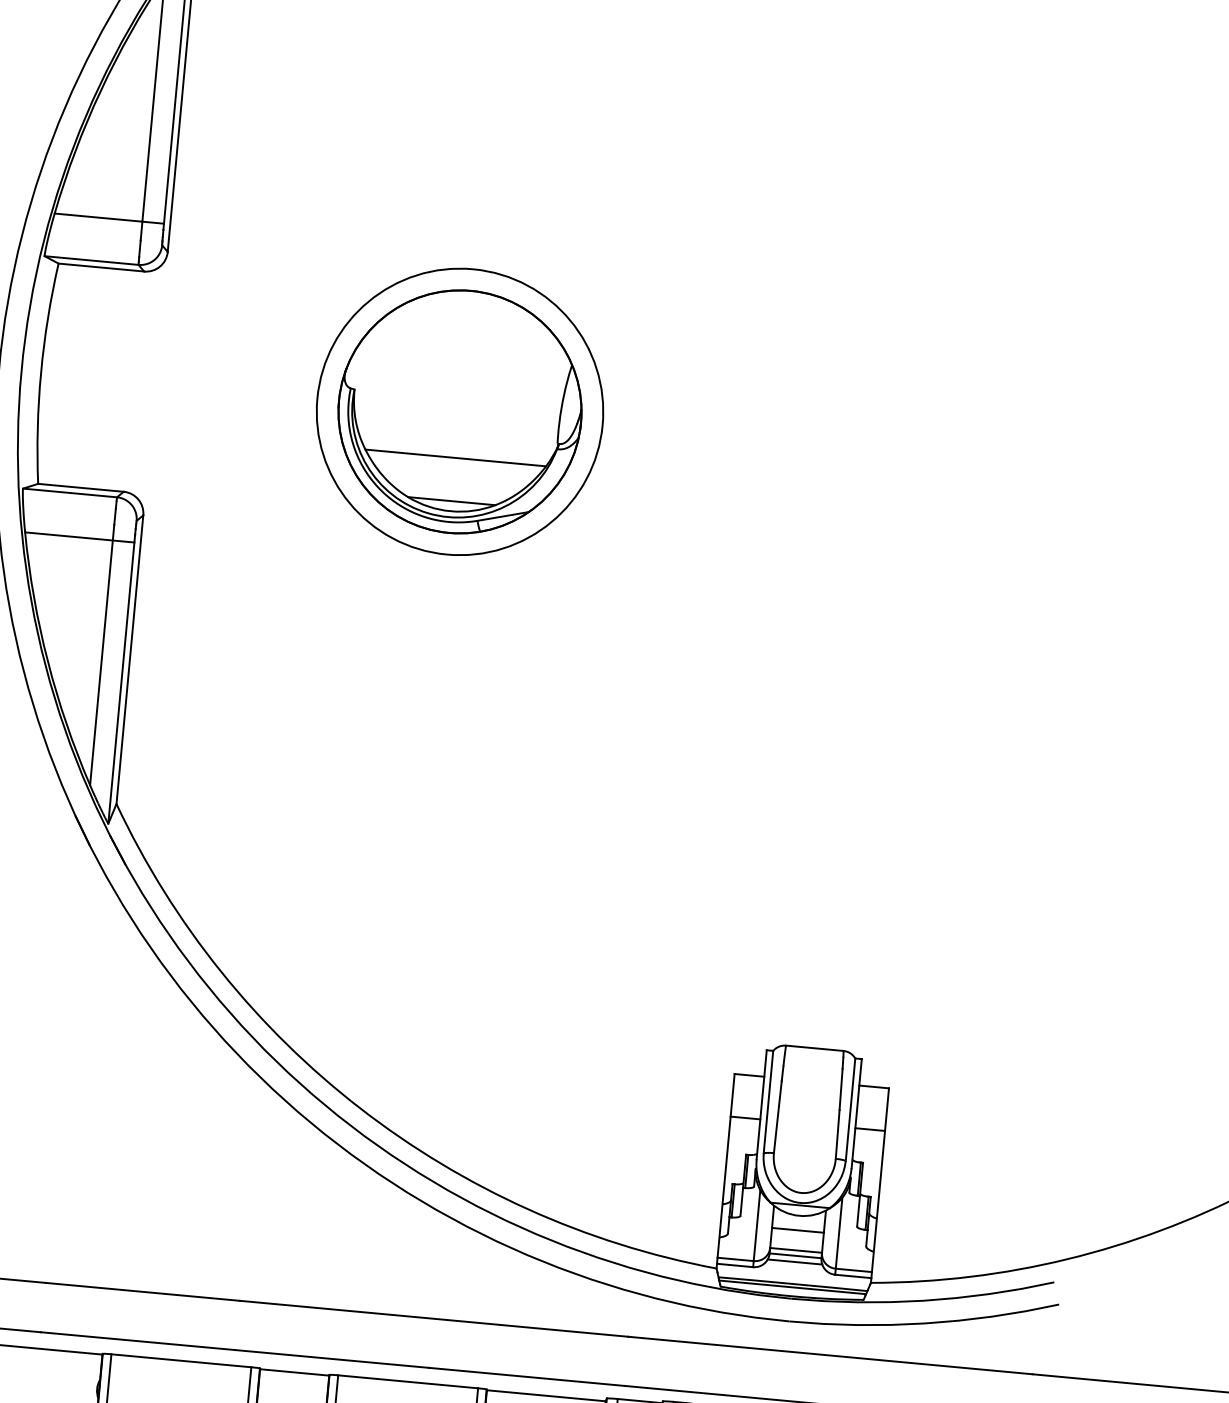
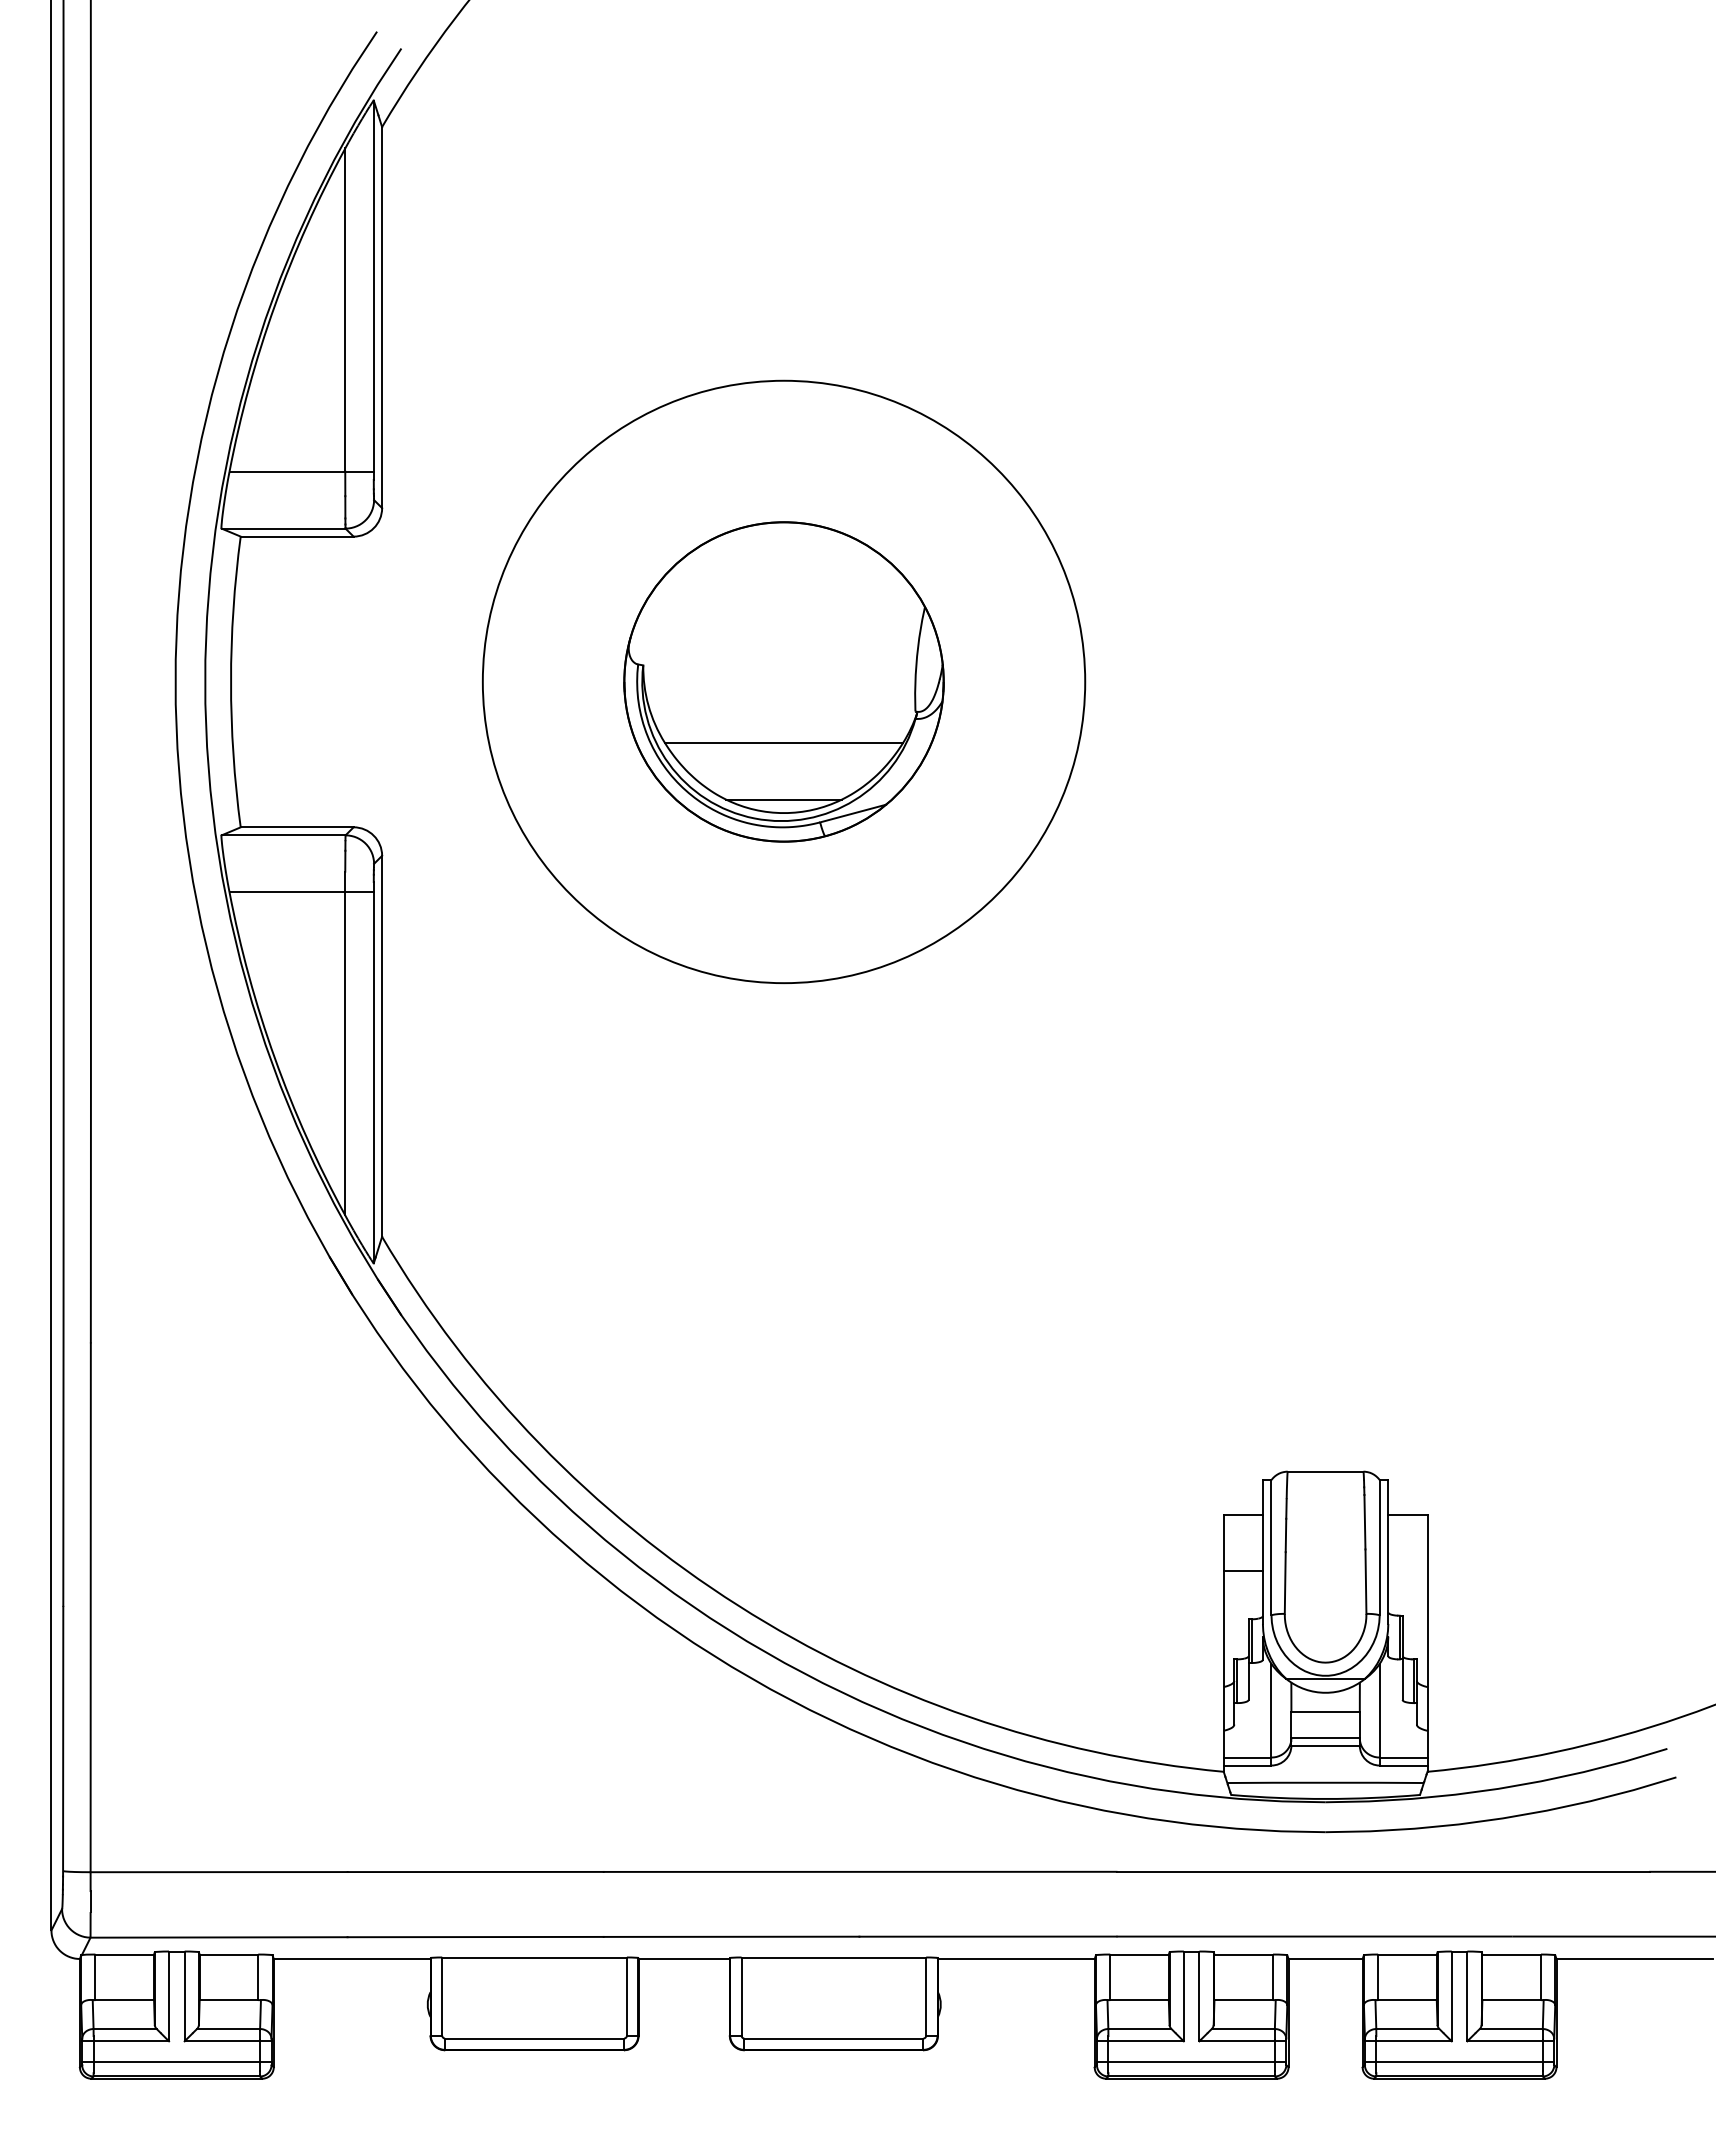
circle: (459, 411) -> (783, 681), size x1.6
line: (869, 1129) -> (1407, 1571), removed
line: (794, 1261) -> (1325, 1753), removed
line: (792, 1287) -> (1325, 1787), removed

